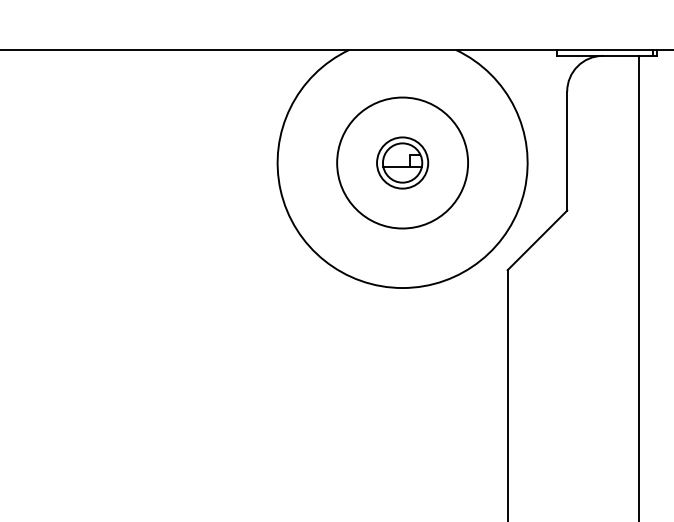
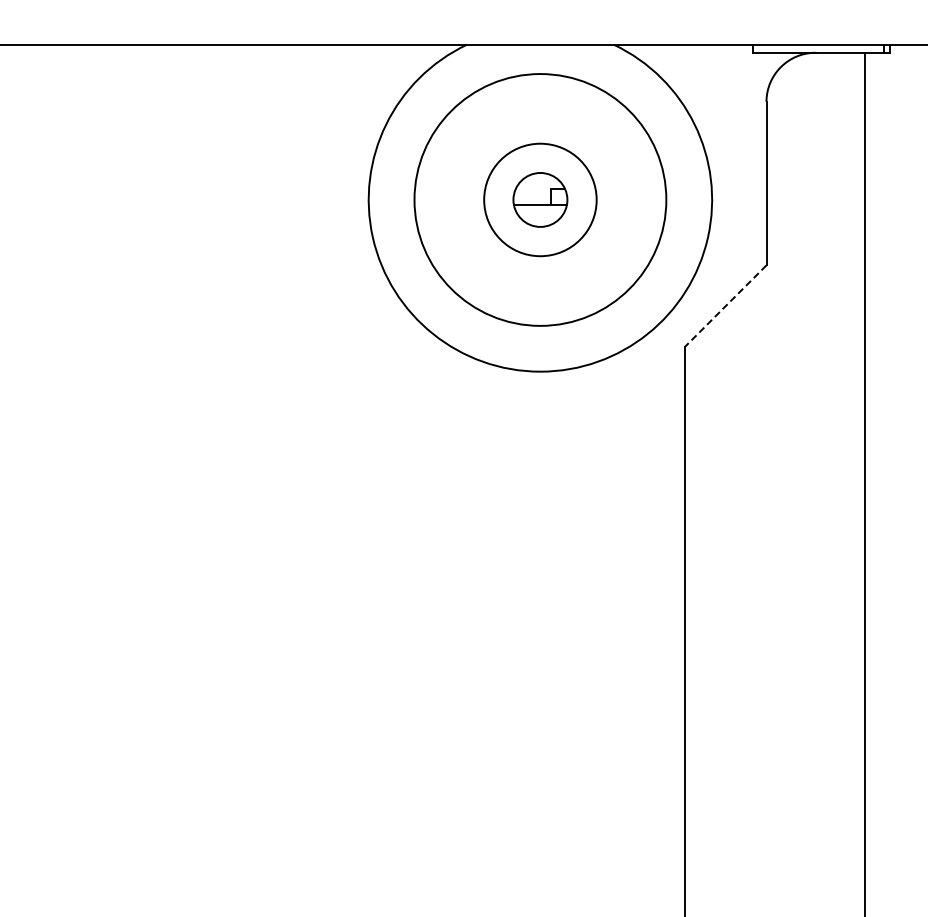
circle: (402, 162) -> (540, 199), size x1.4
circle: (402, 162) -> (540, 199), size x1.6
line: (537, 240) -> (725, 306), solid -> dashed

